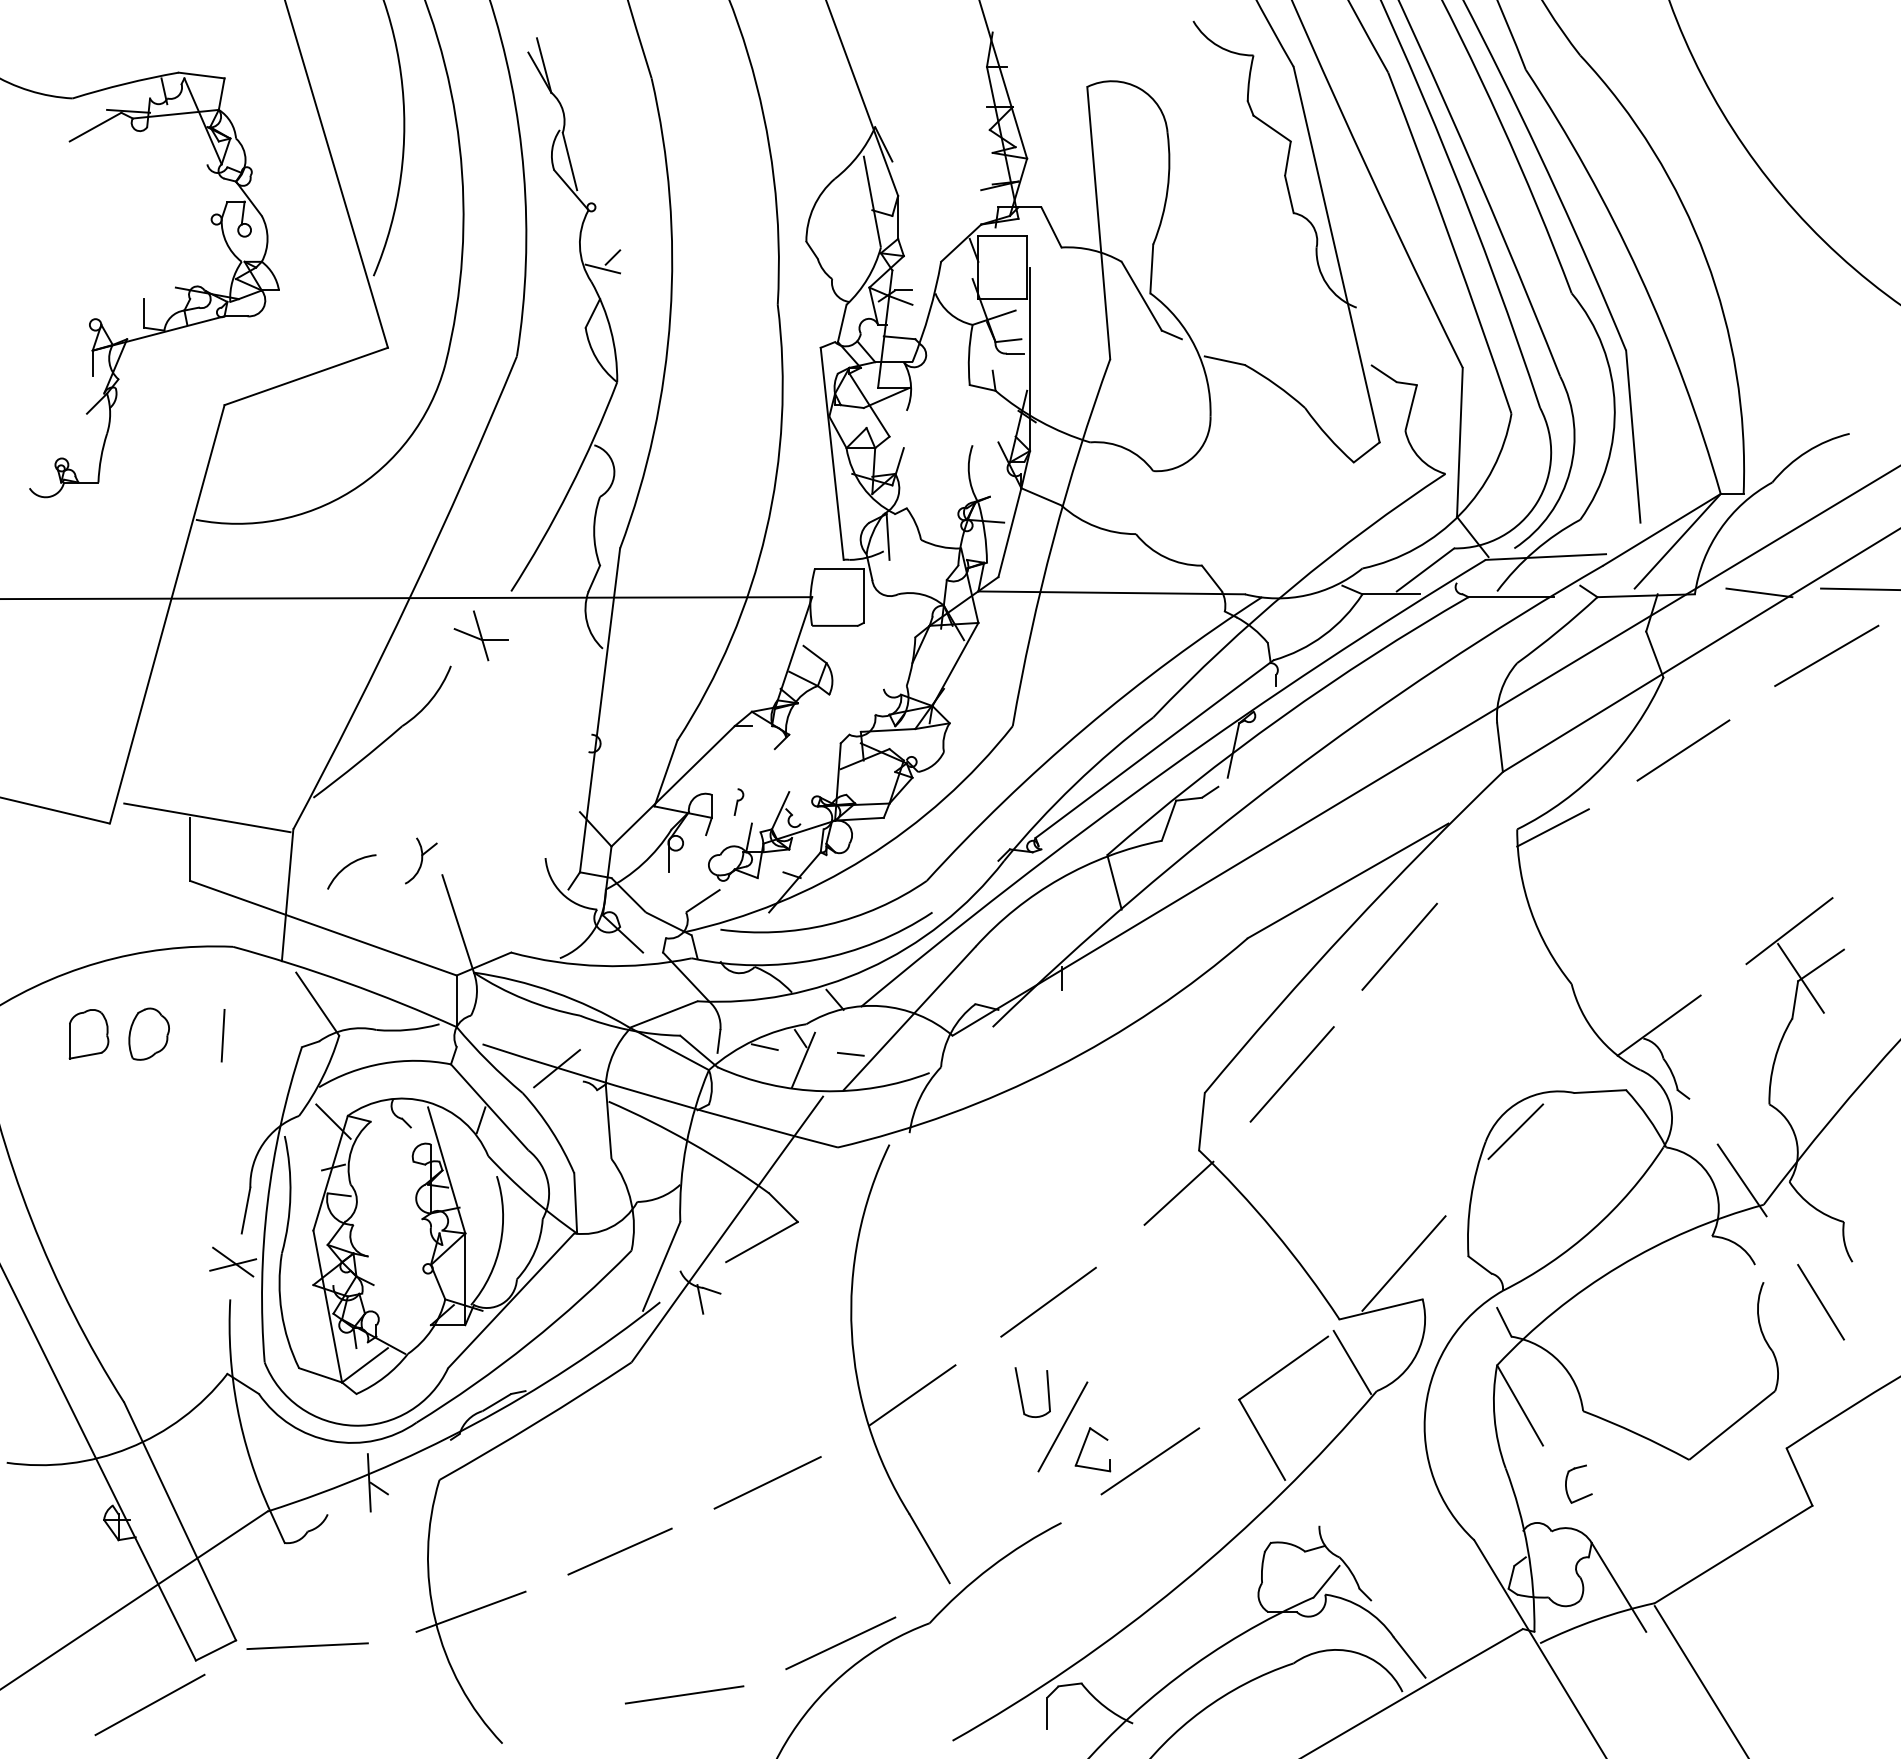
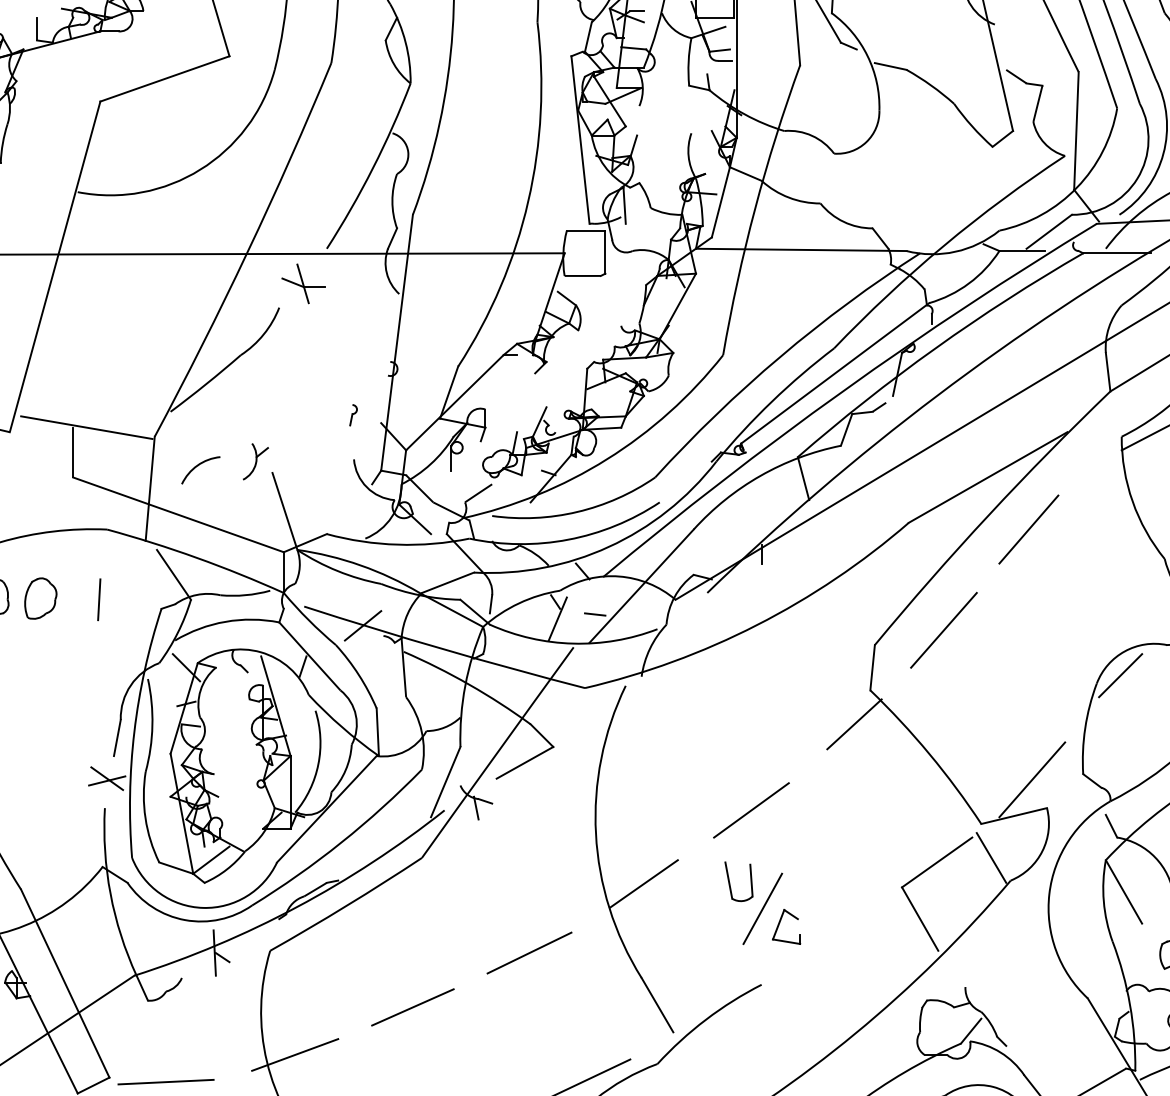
part: (738, 801) -> (353, 414), moved
line: (764, 1047) -> (526, 609), removed
line: (1150, 1461) -> (831, 936), removed

